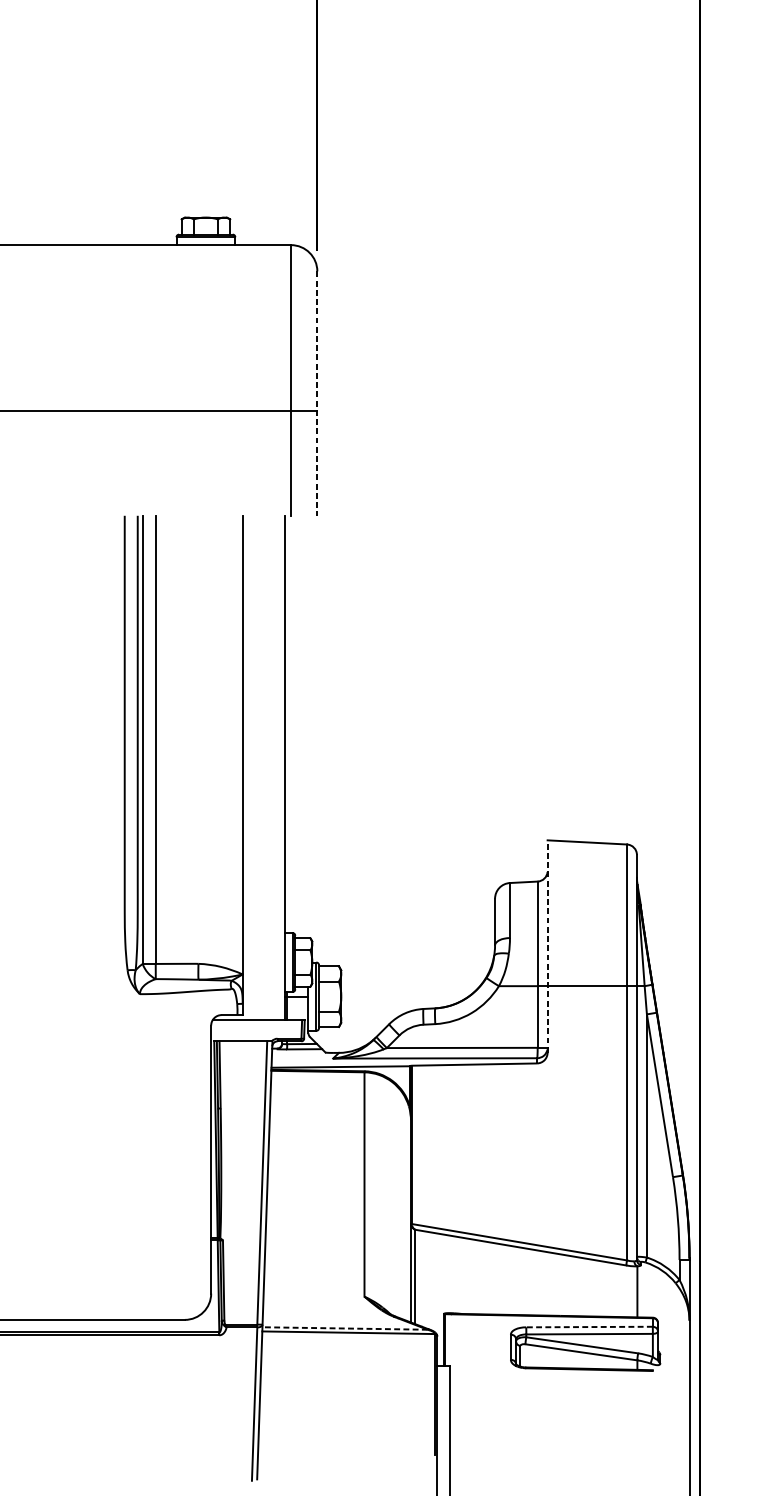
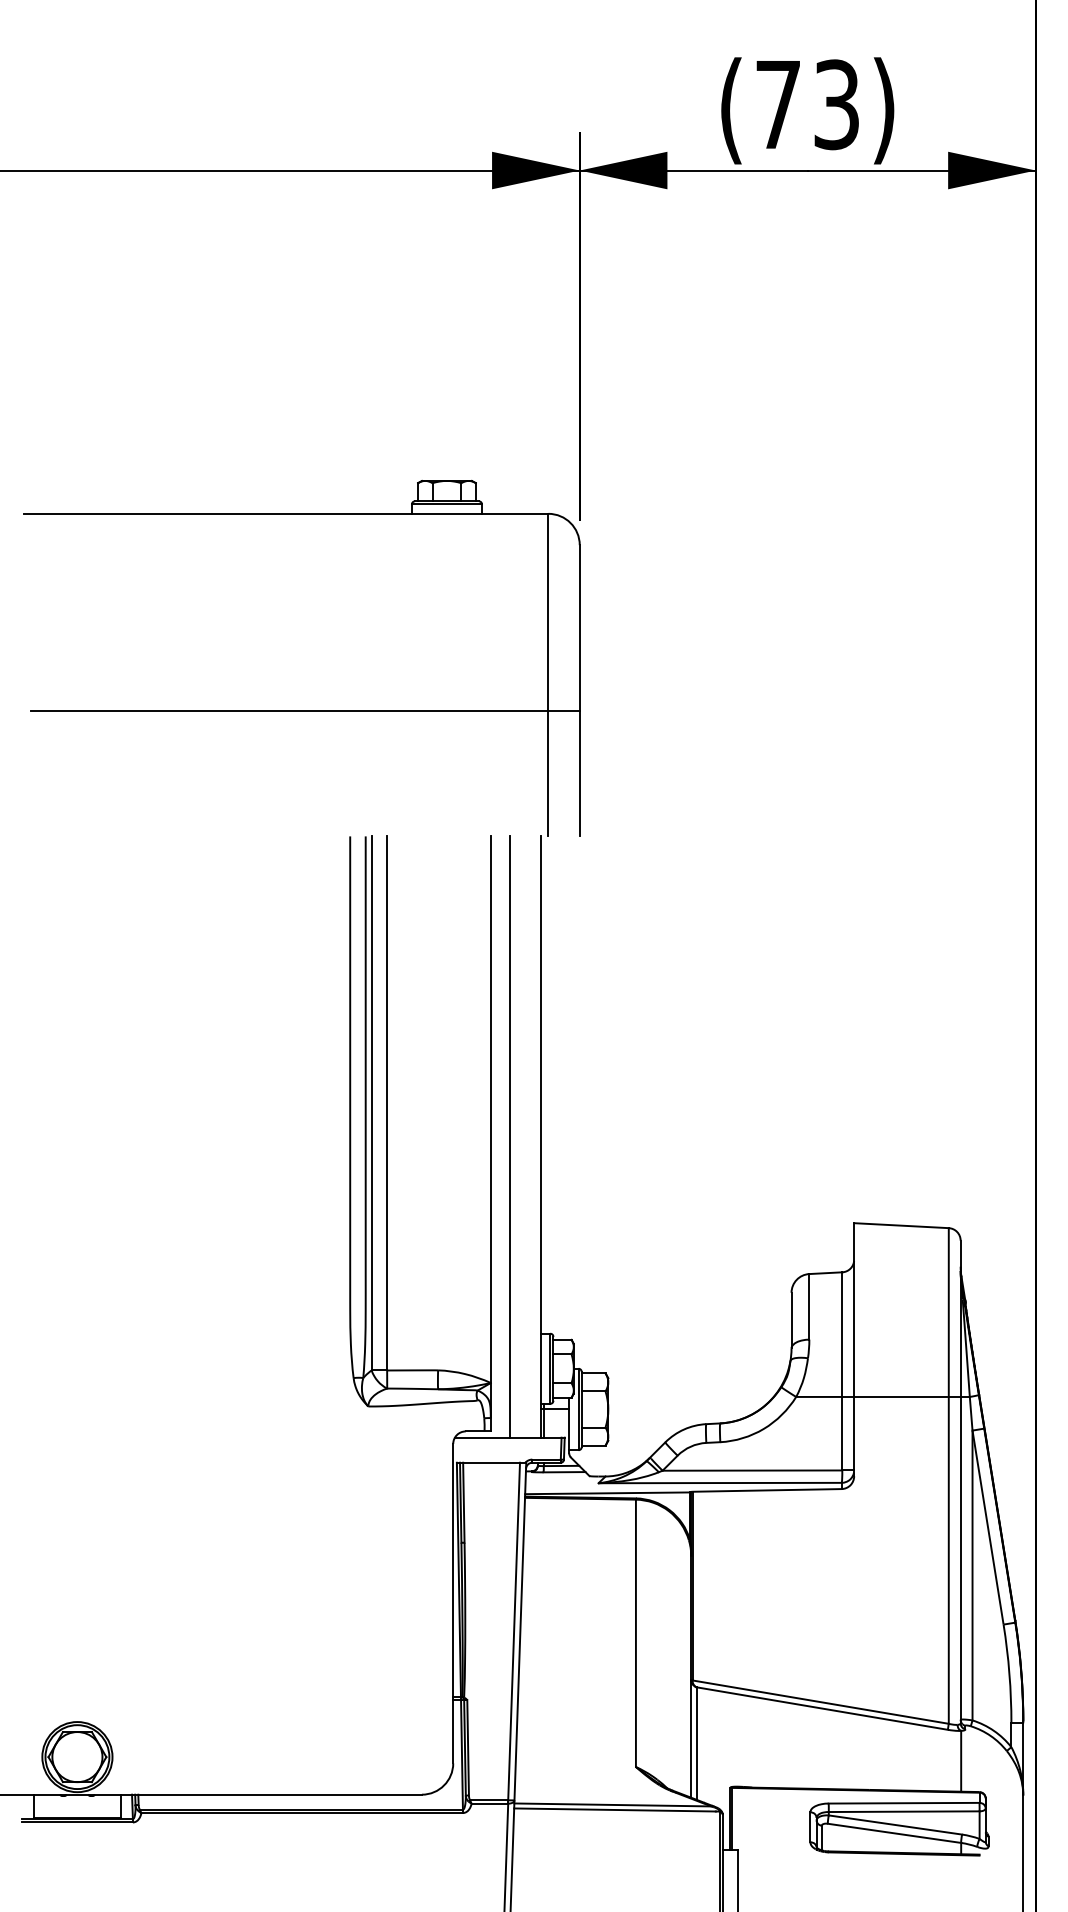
line: (317, 393) -> (579, 690), dashed -> solid
line: (258, 767) -> (509, 1136), added
line: (547, 946) -> (854, 1349), dashed -> solid
line: (589, 1327) -> (903, 1803), dashed -> solid
line: (344, 1328) -> (612, 1804), dashed -> solid

